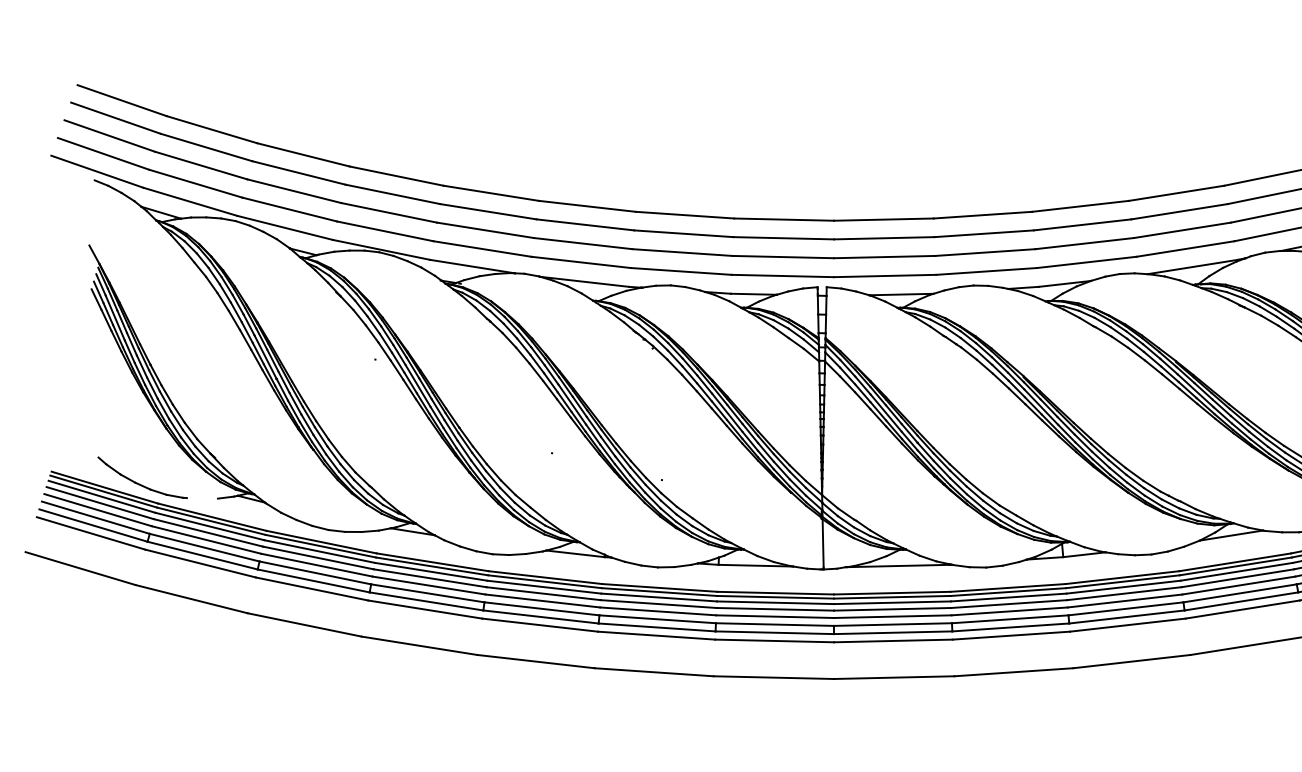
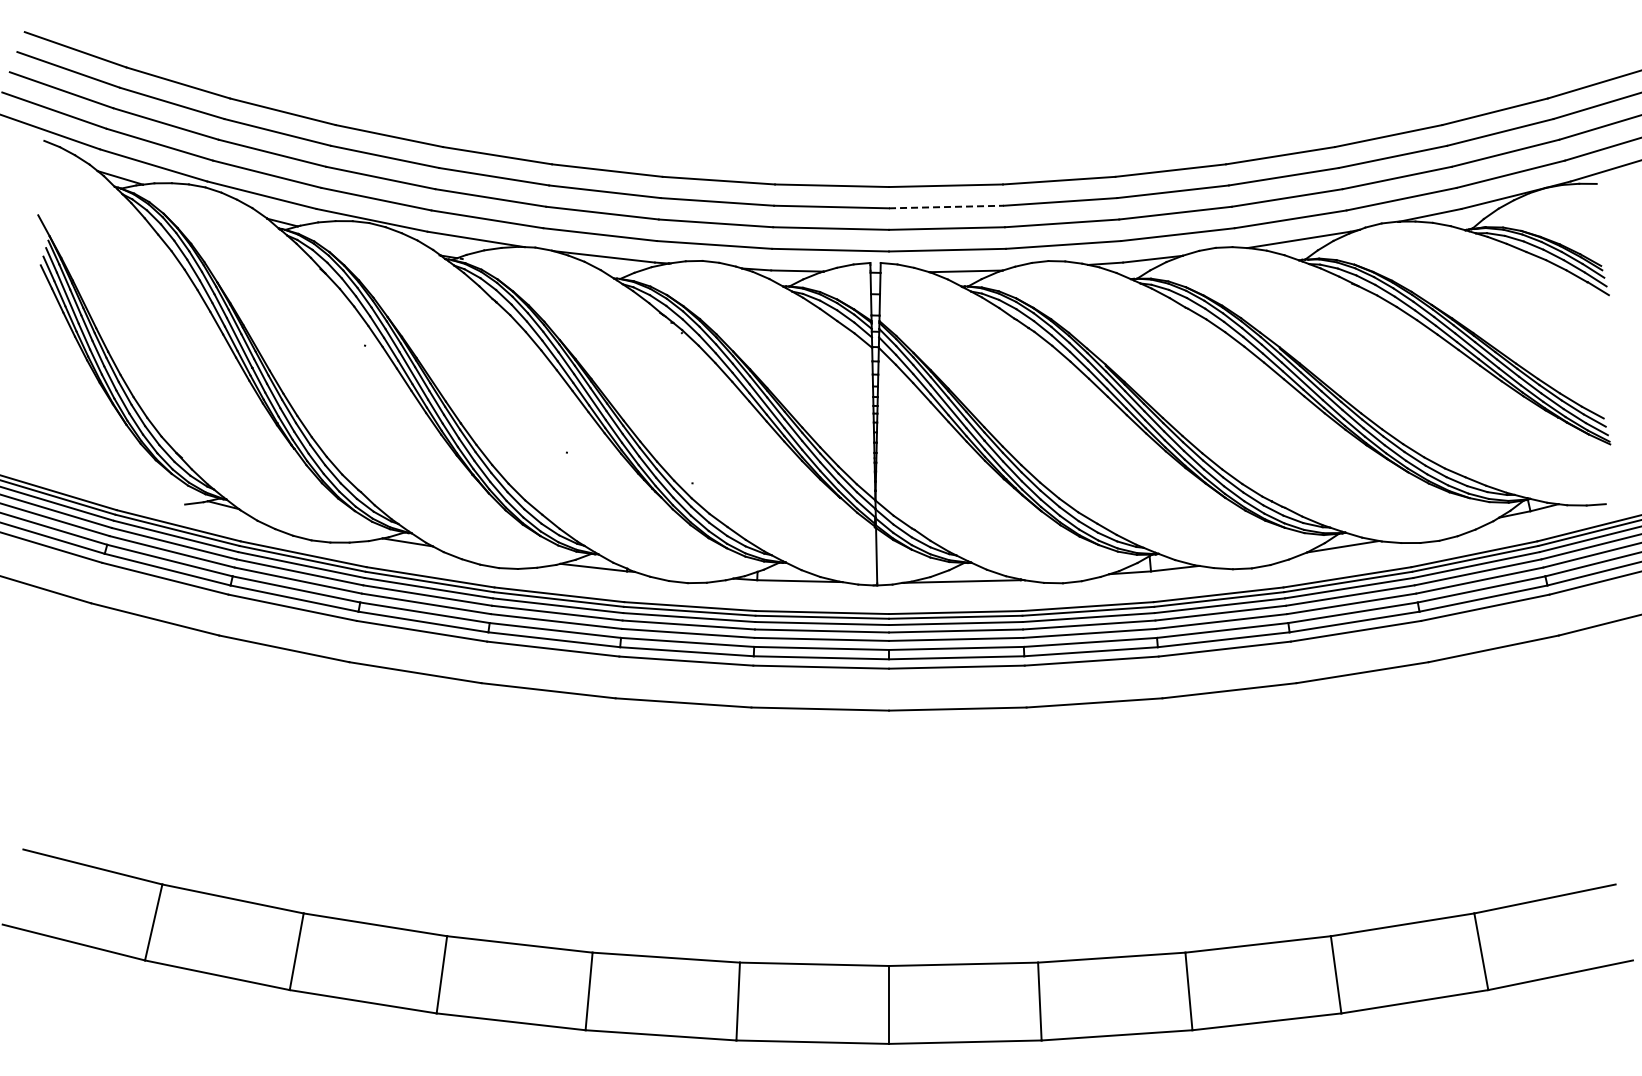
line: (884, 238) -> (946, 207), solid -> dashed
part: (140, 483) -> (96, 487), removed

